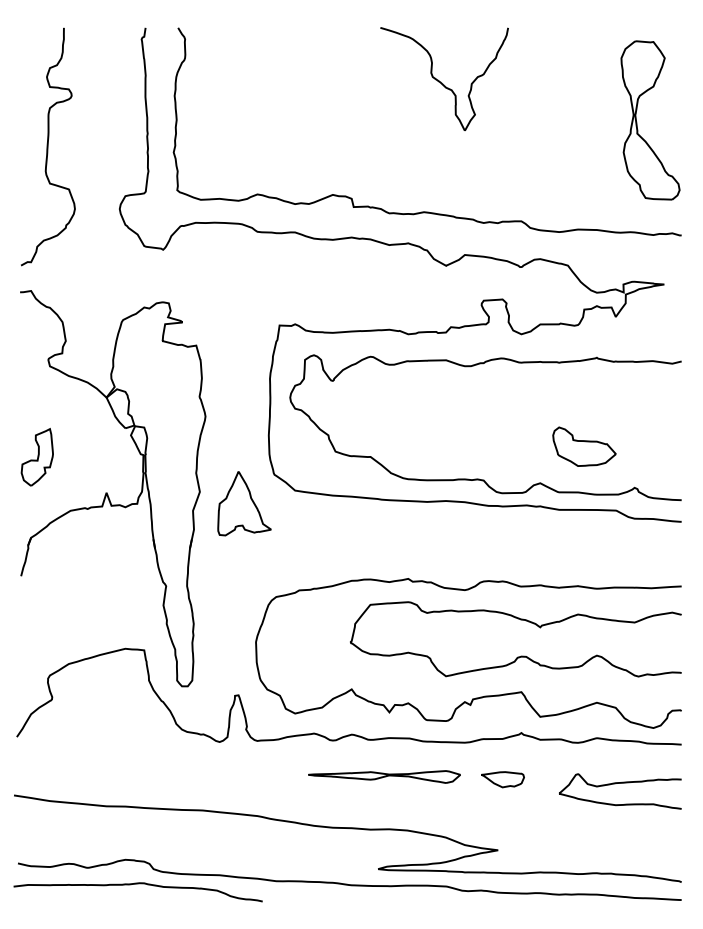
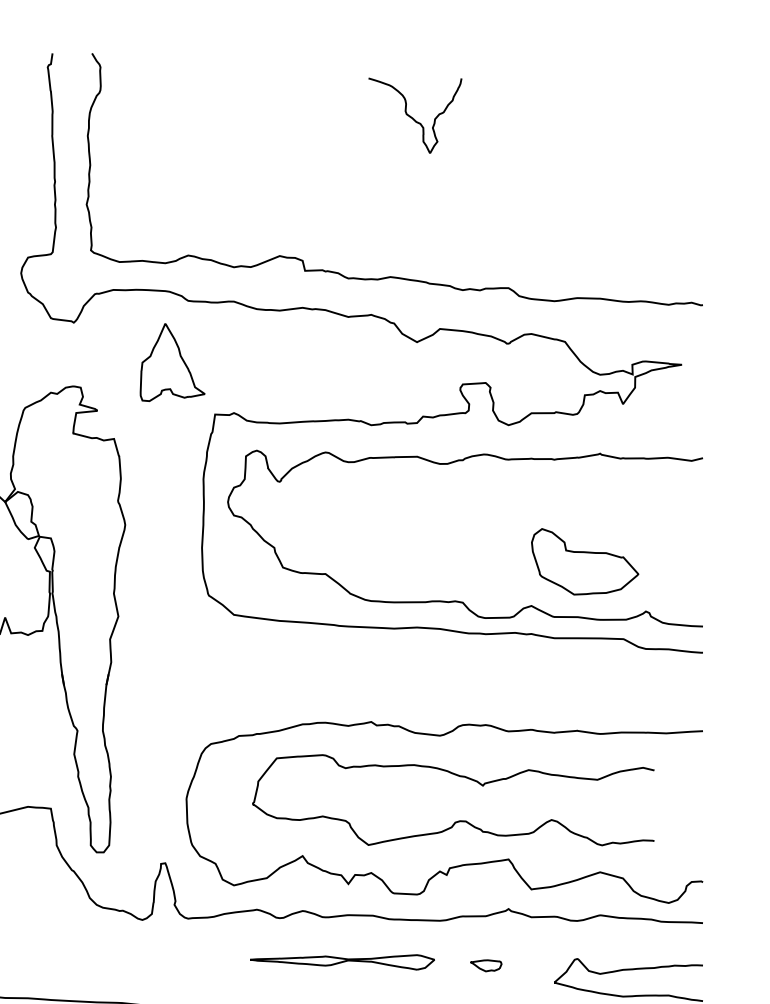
part: (444, 79) -> (415, 116), size x0.6
part: (637, 122) -> (649, 168), removed
part: (584, 446) -> (585, 561), size x1.4
part: (244, 503) -> (172, 362), moved
curve: (521, 655) -> (460, 819), moved
part: (502, 779) -> (485, 965), size x0.6

